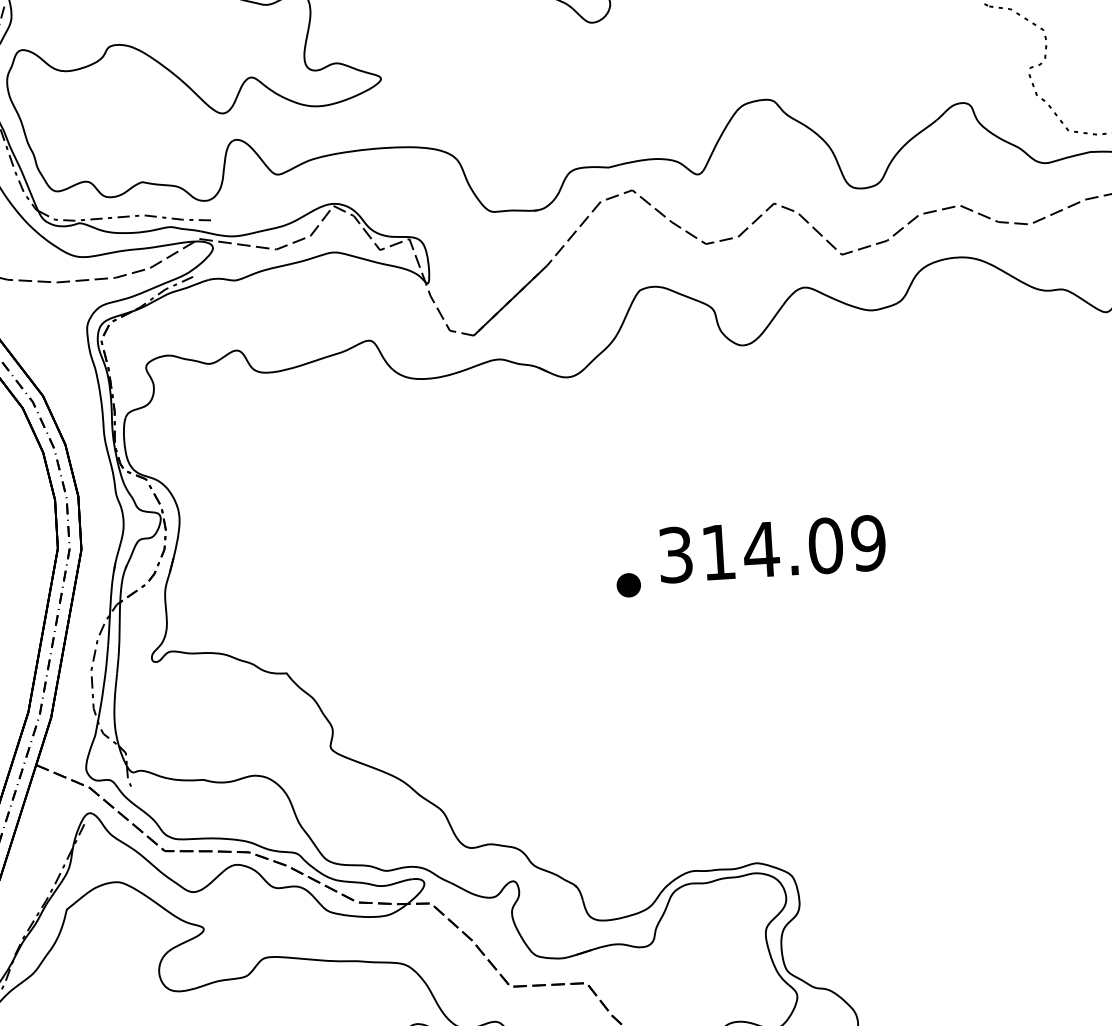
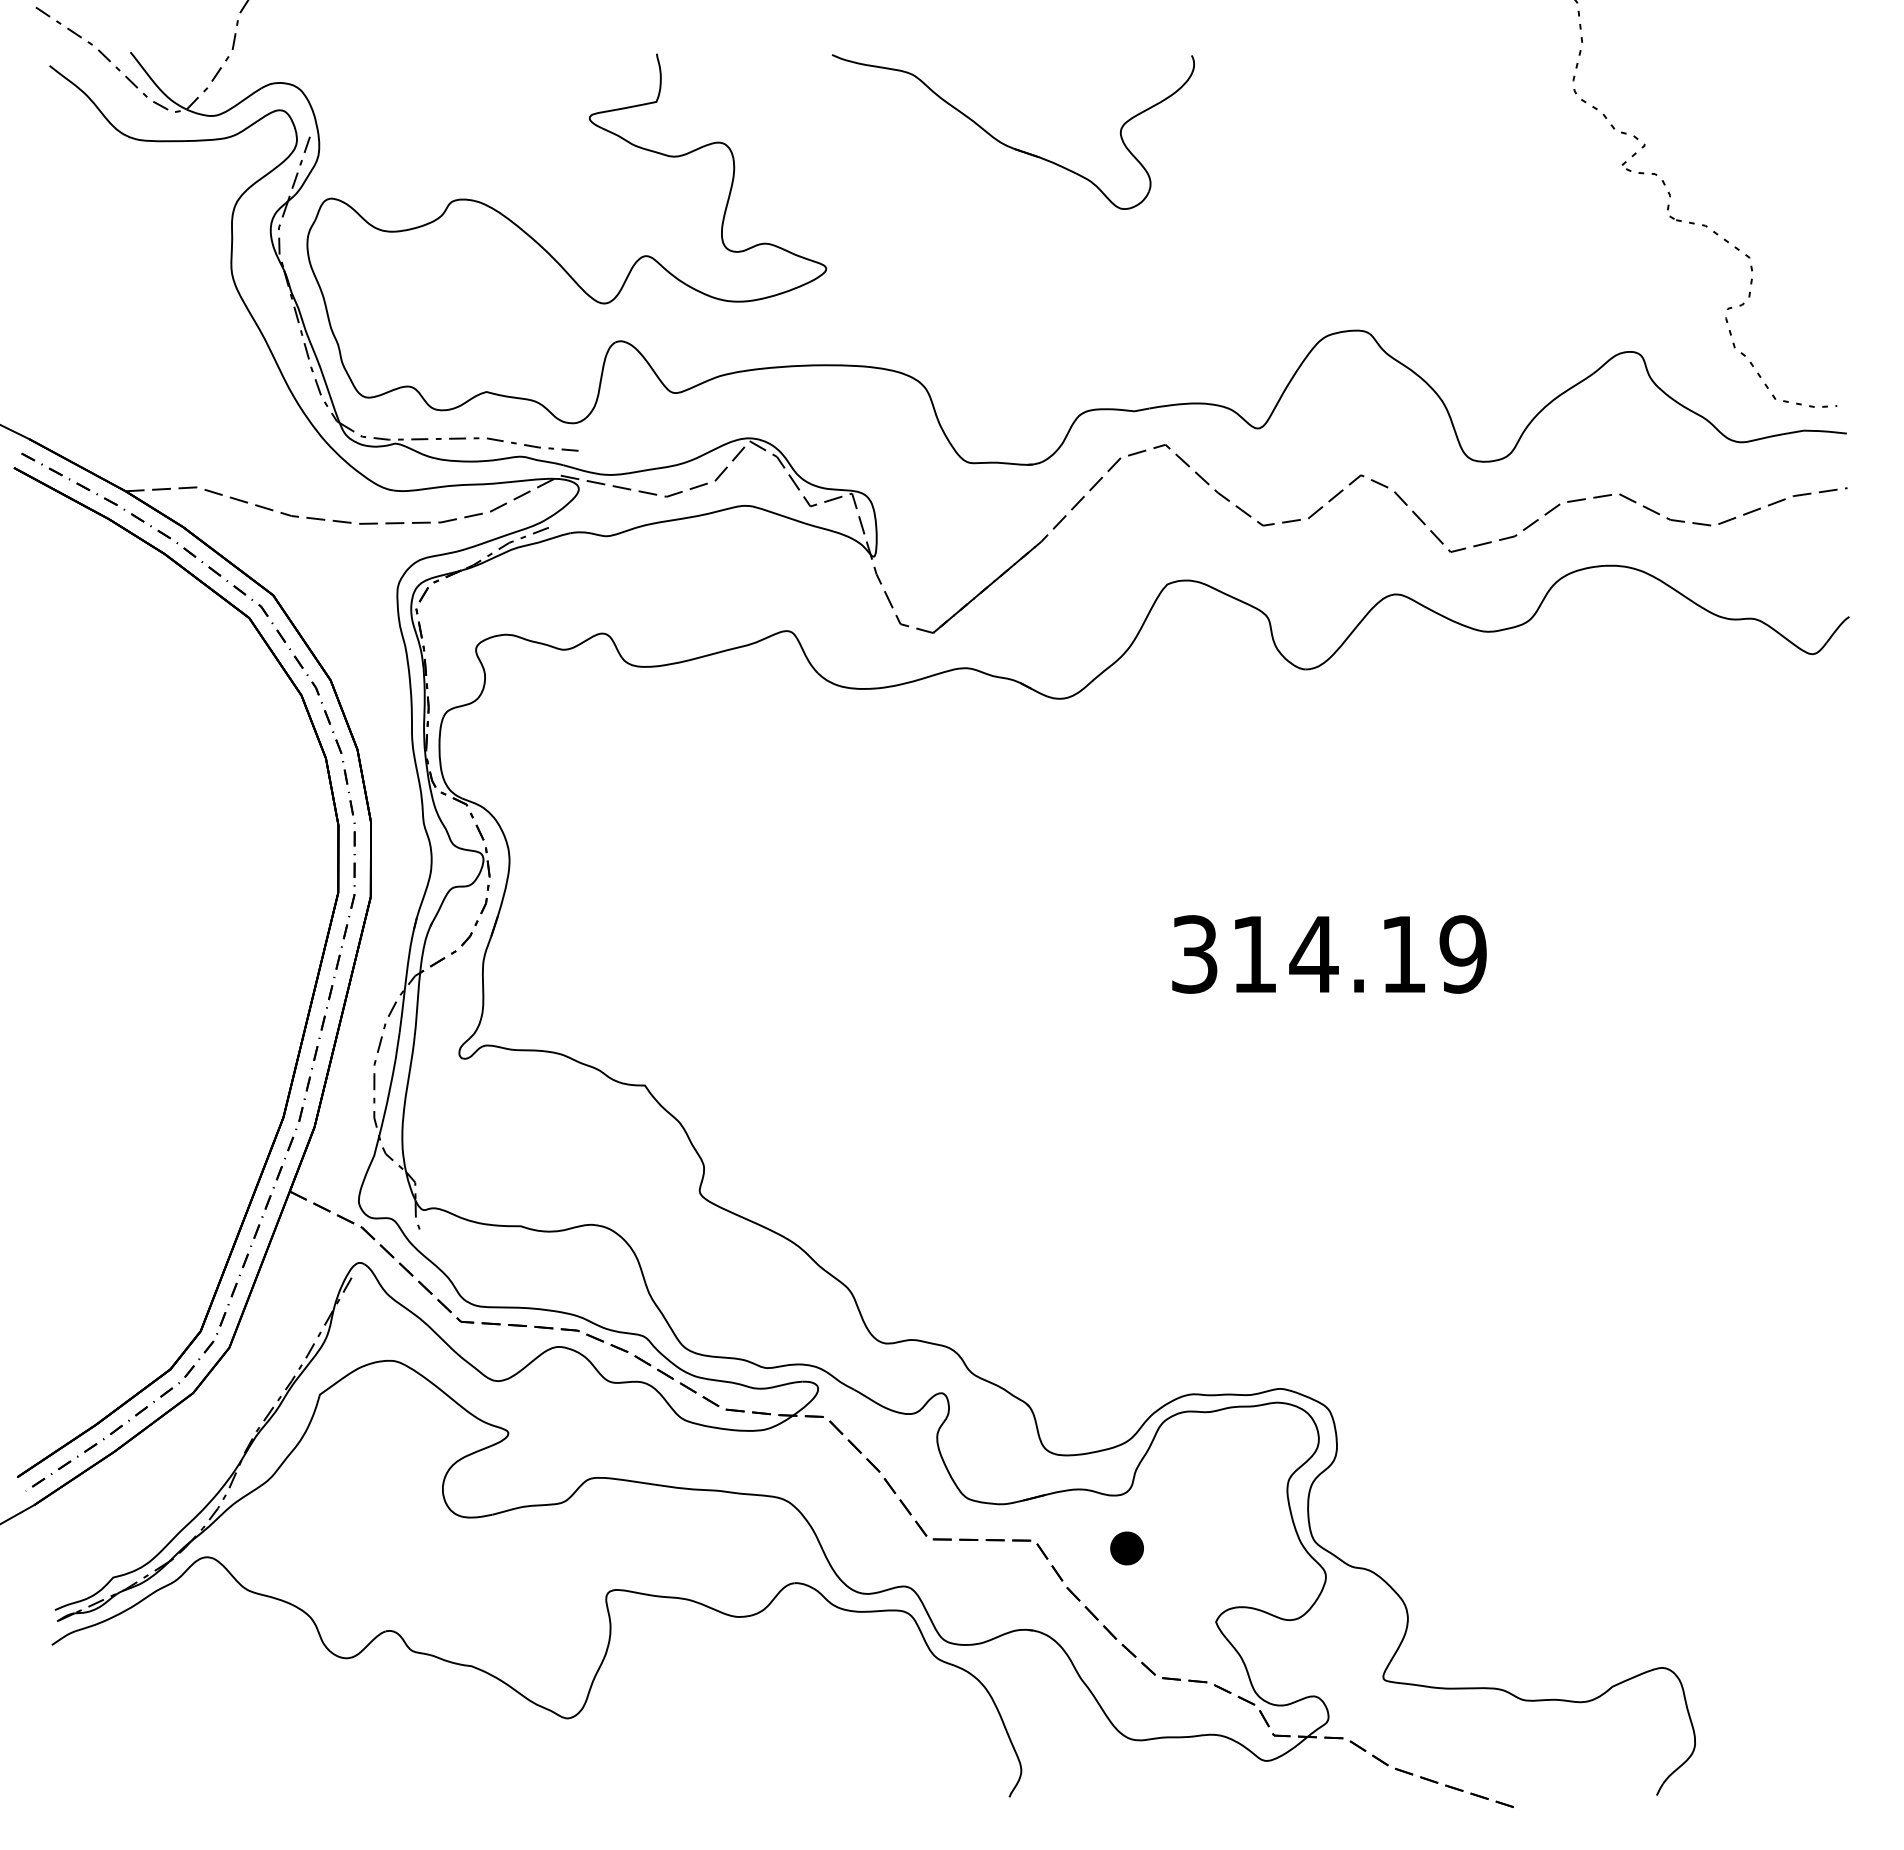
text: (825, 545) -> (1403, 954), 314.09 -> 314.19
part: (628, 585) -> (1126, 1548), moved

